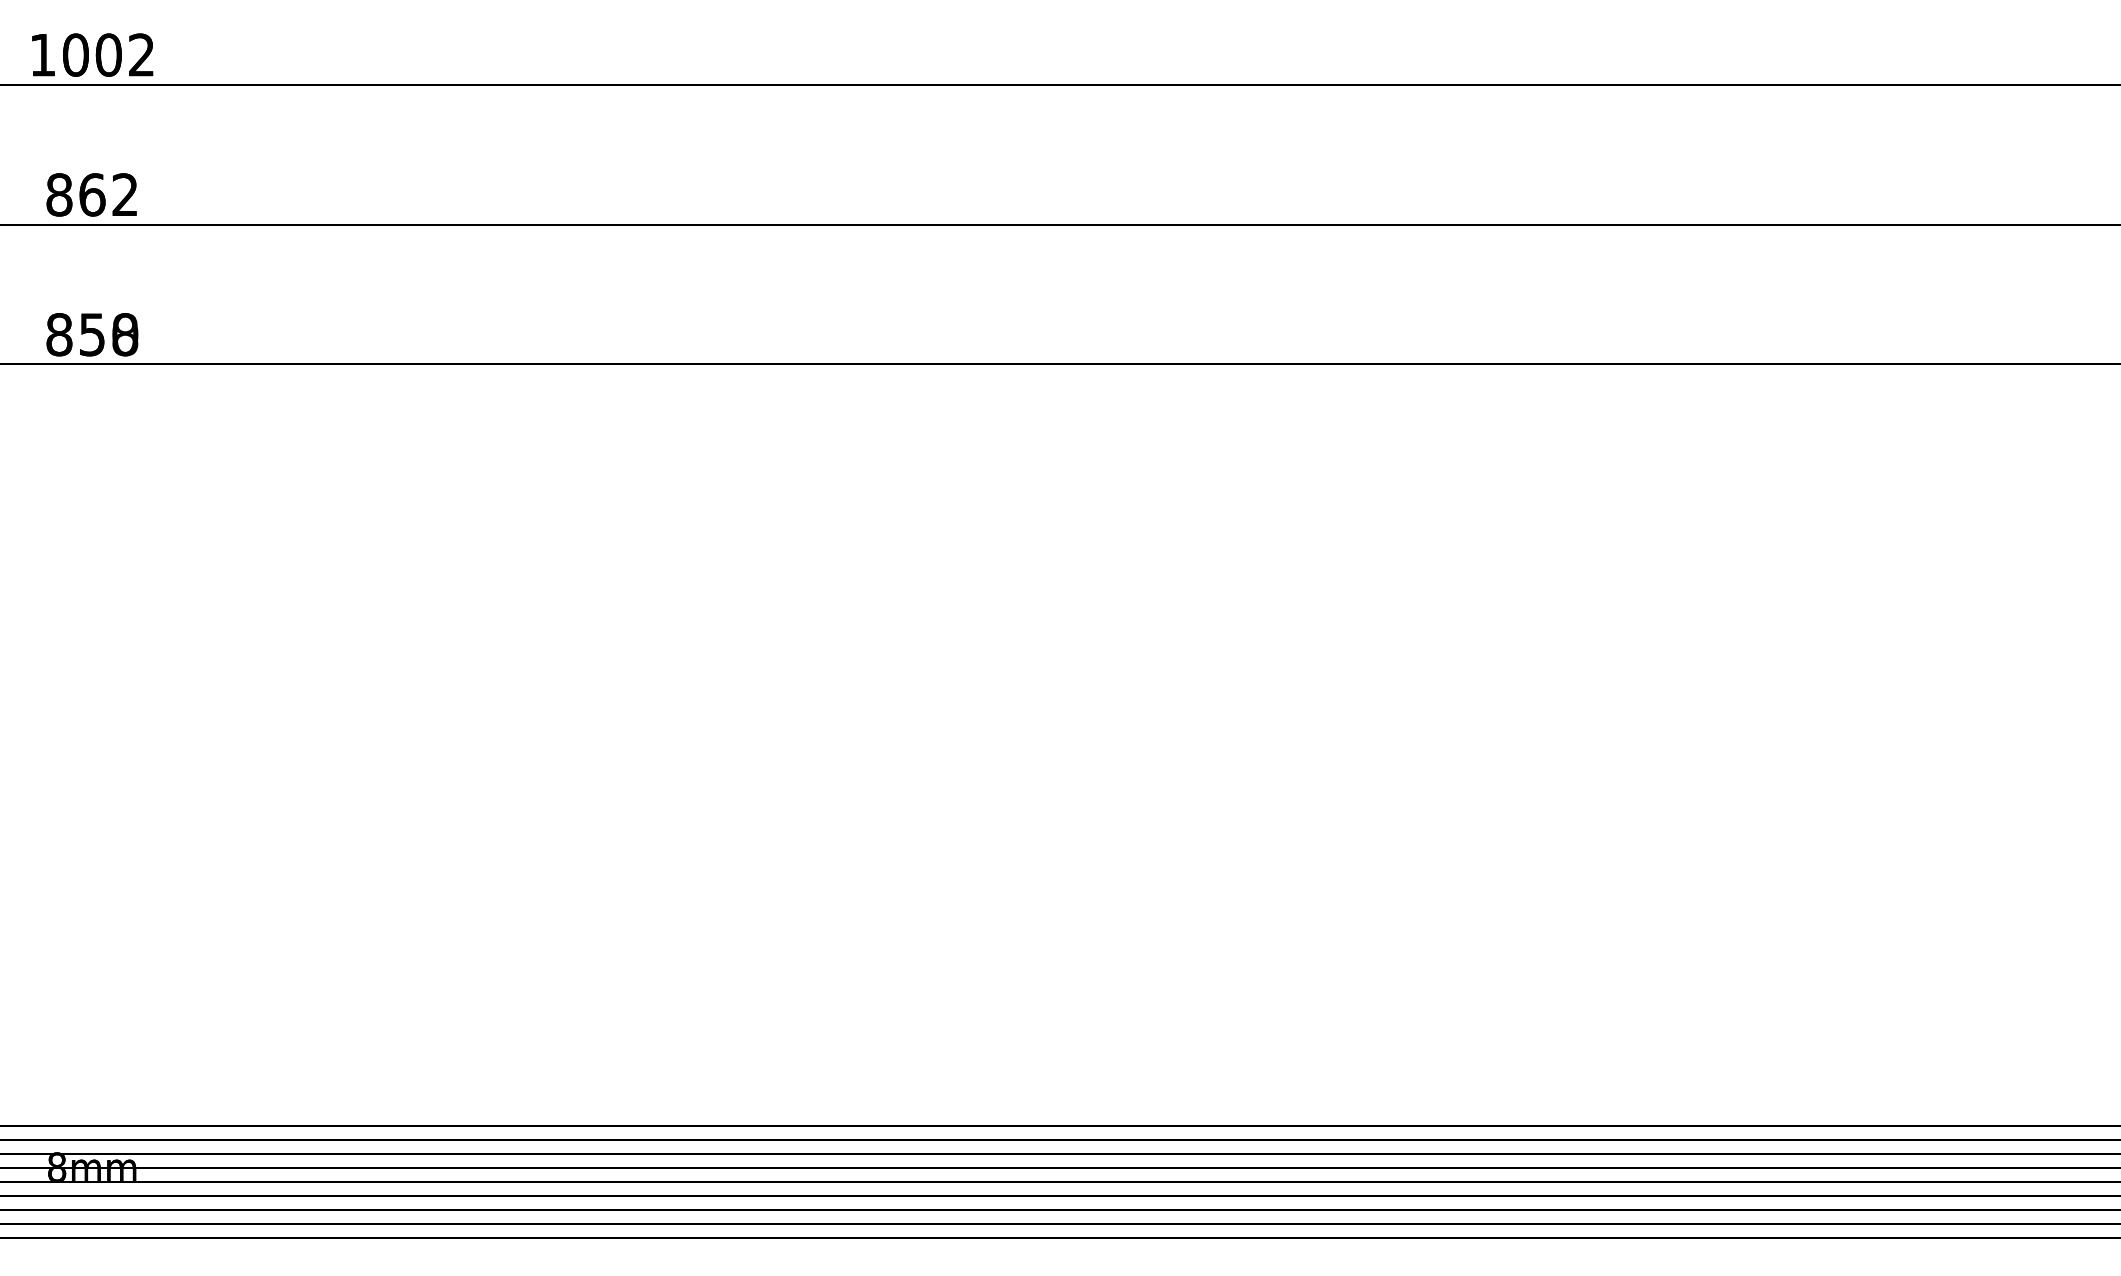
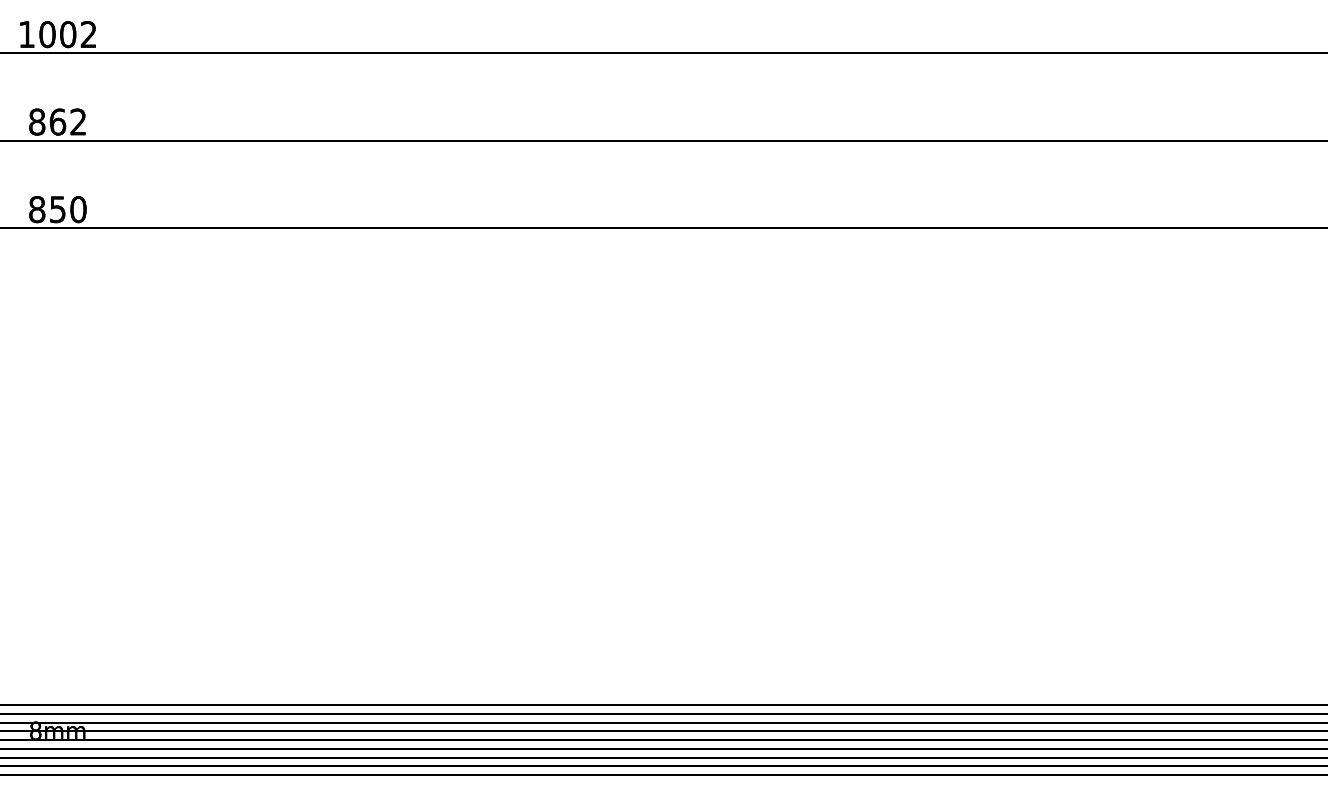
text: (125, 334) -> (78, 209), 858 -> 850

